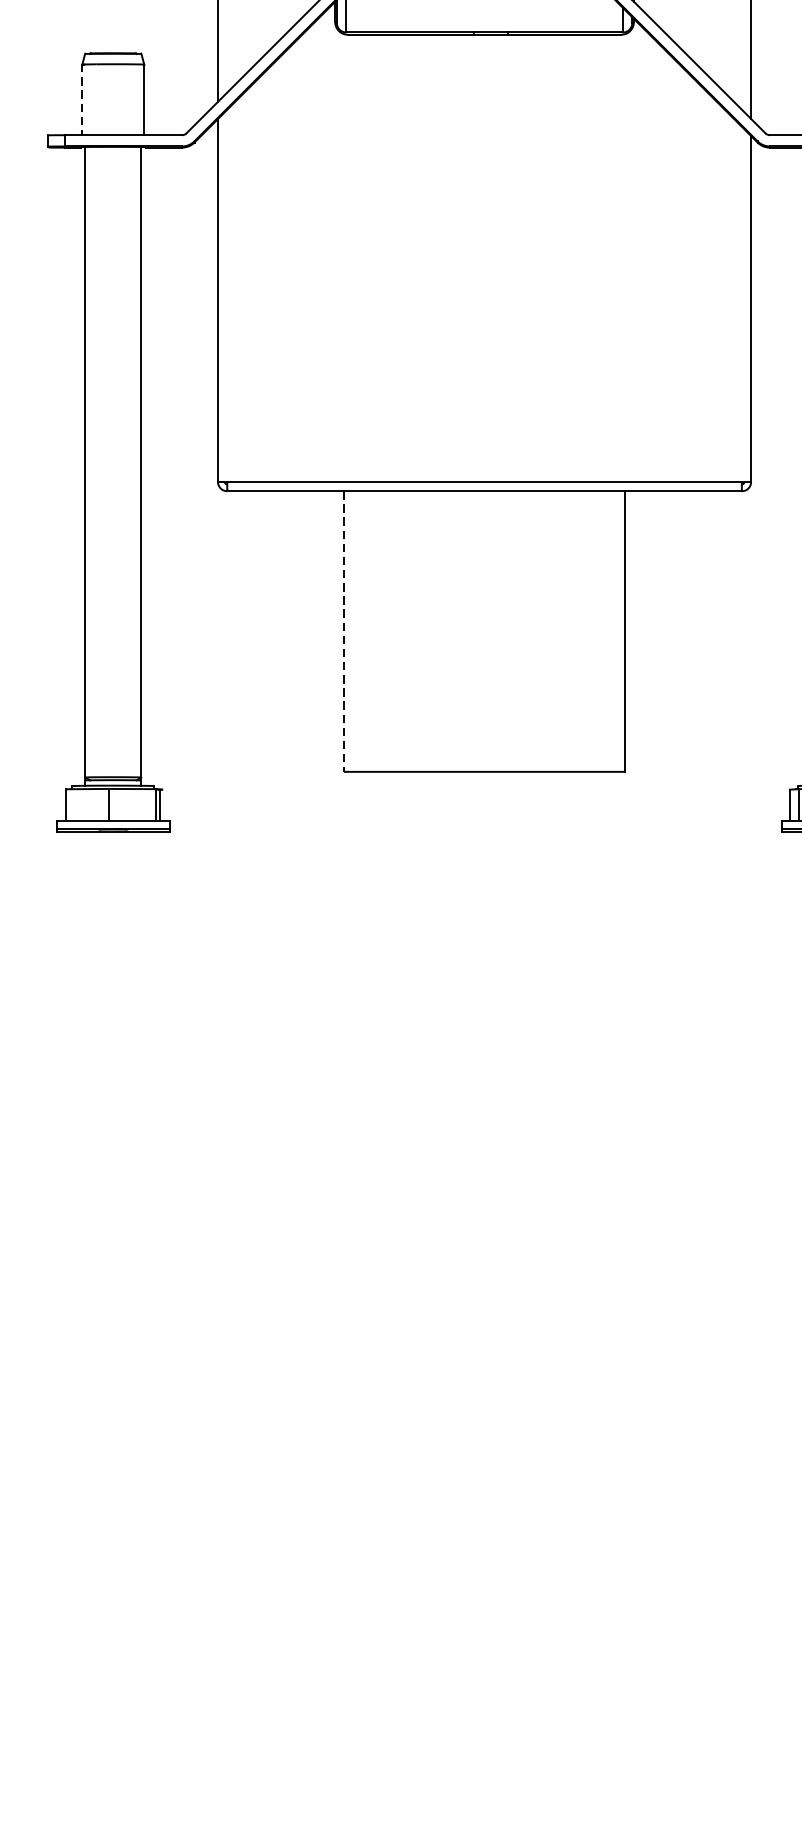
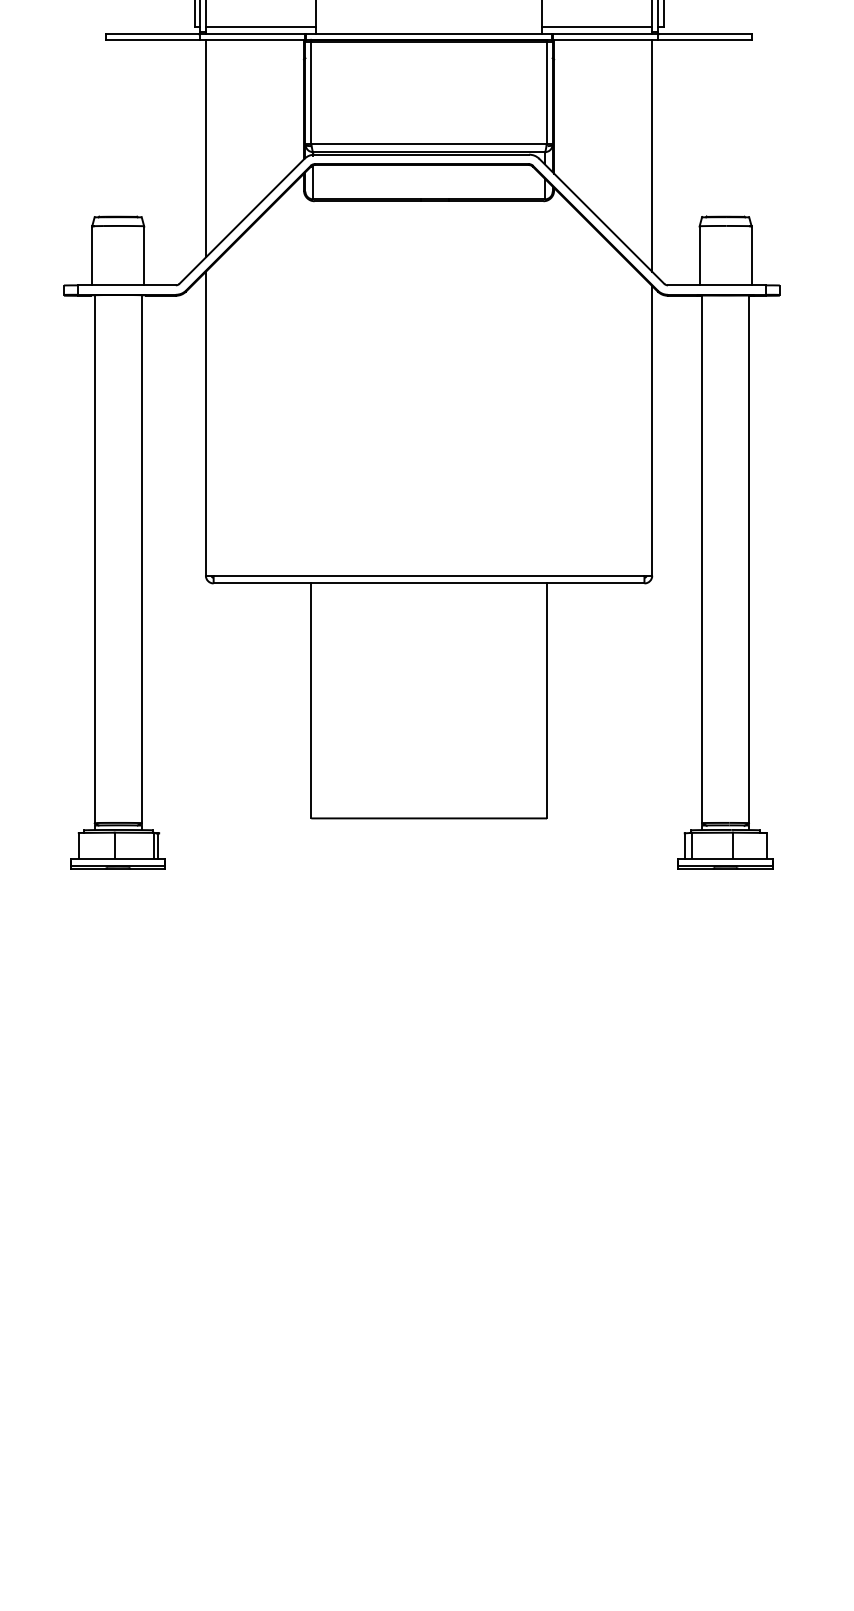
line: (82, 99) -> (92, 255), dashed -> solid
line: (344, 632) -> (311, 701), dashed -> solid

